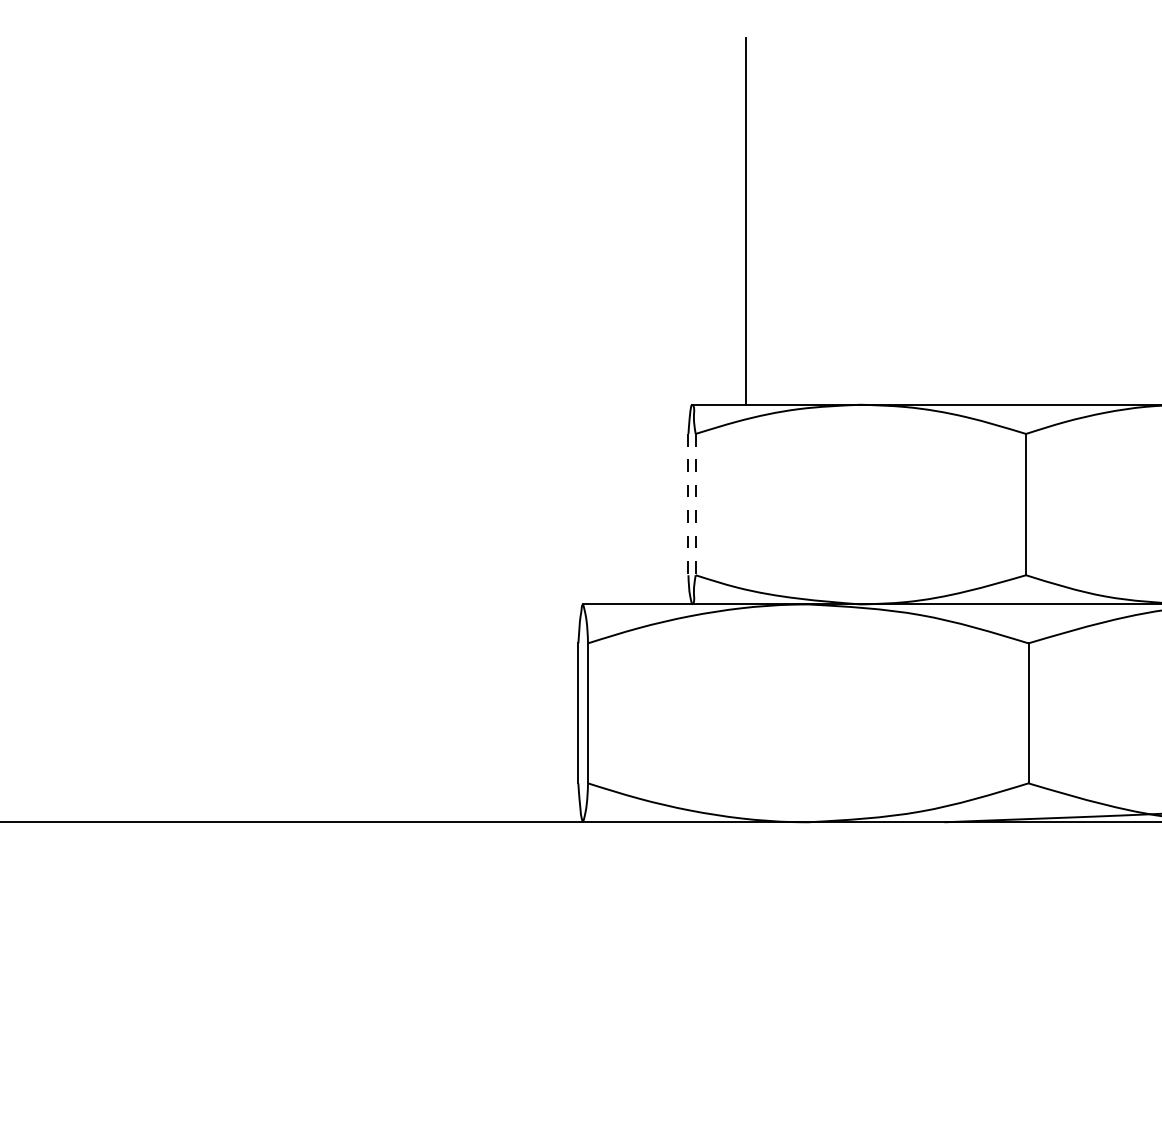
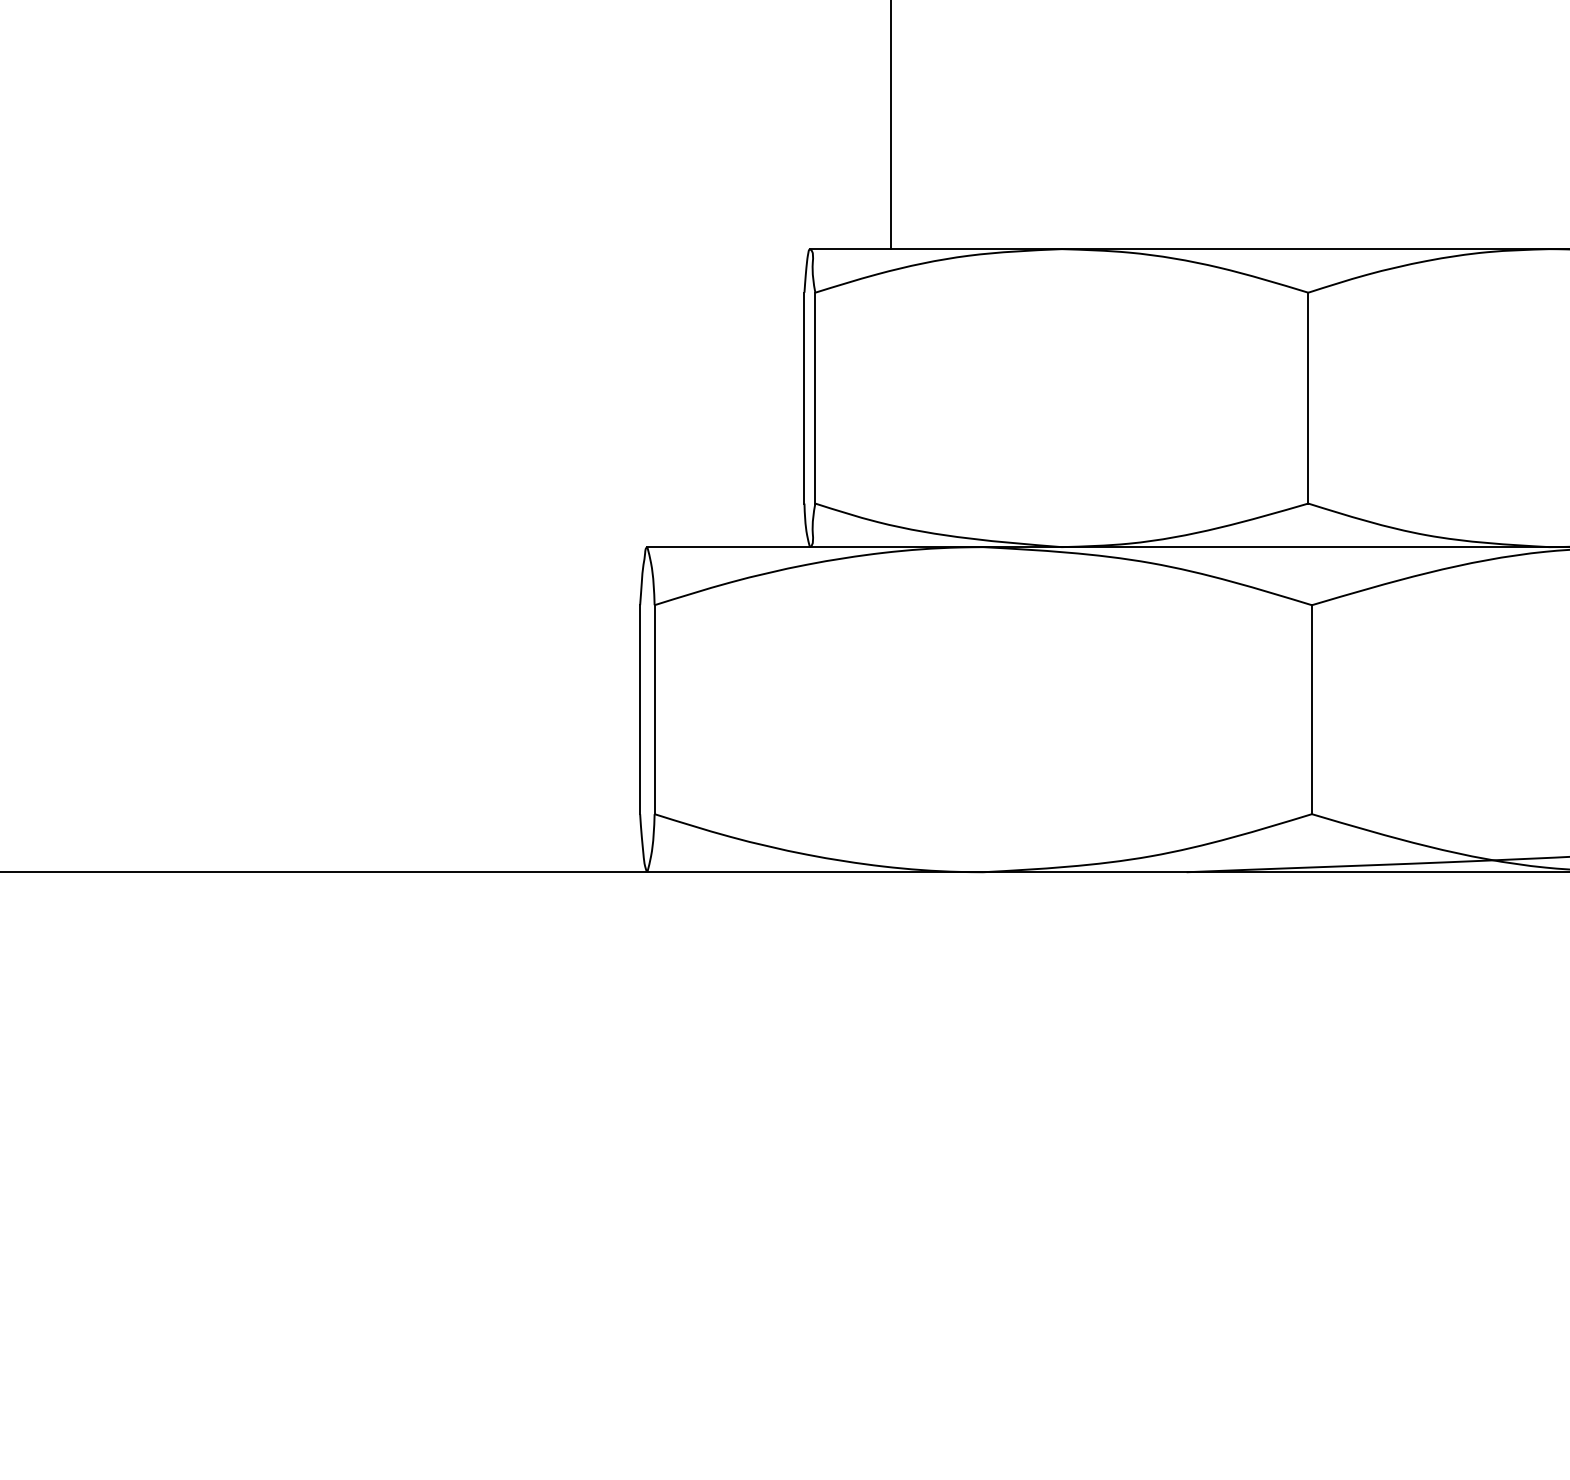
line: (688, 504) -> (804, 397), dashed -> solid
line: (695, 504) -> (814, 397), dashed -> solid

